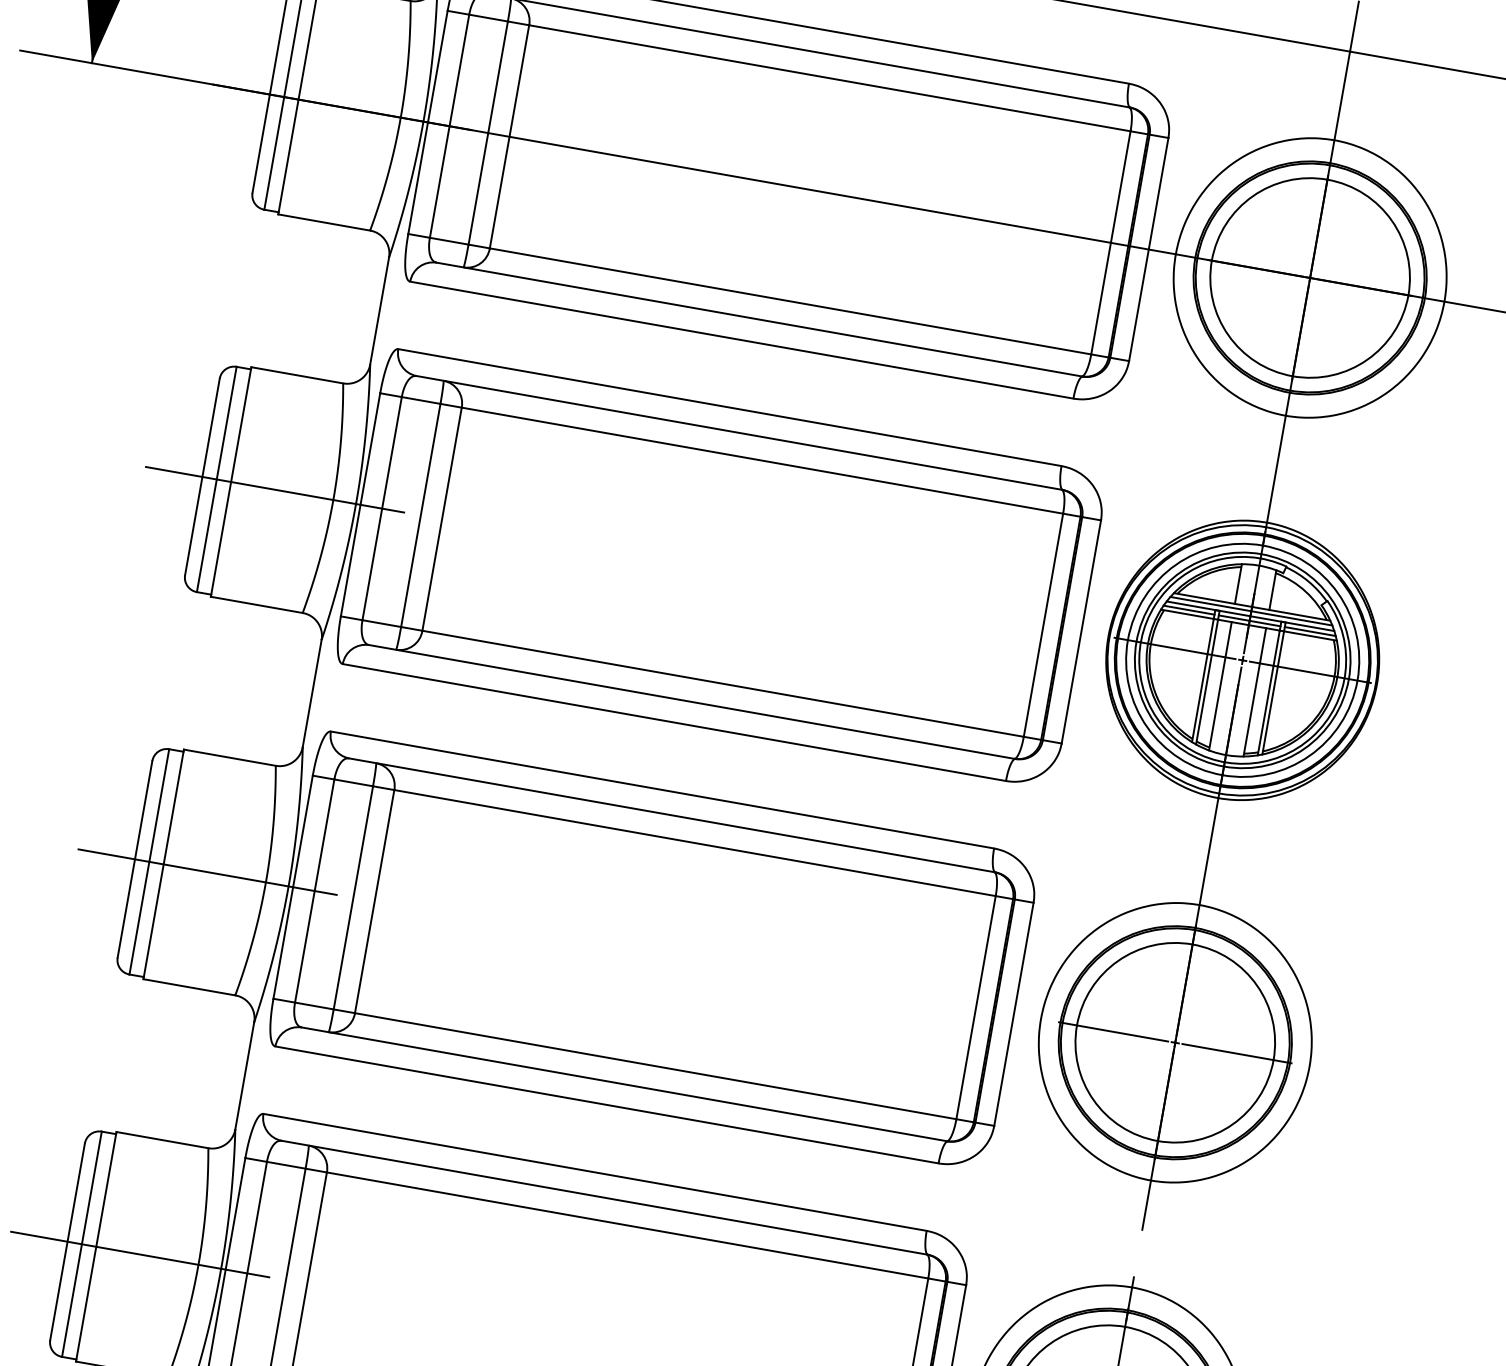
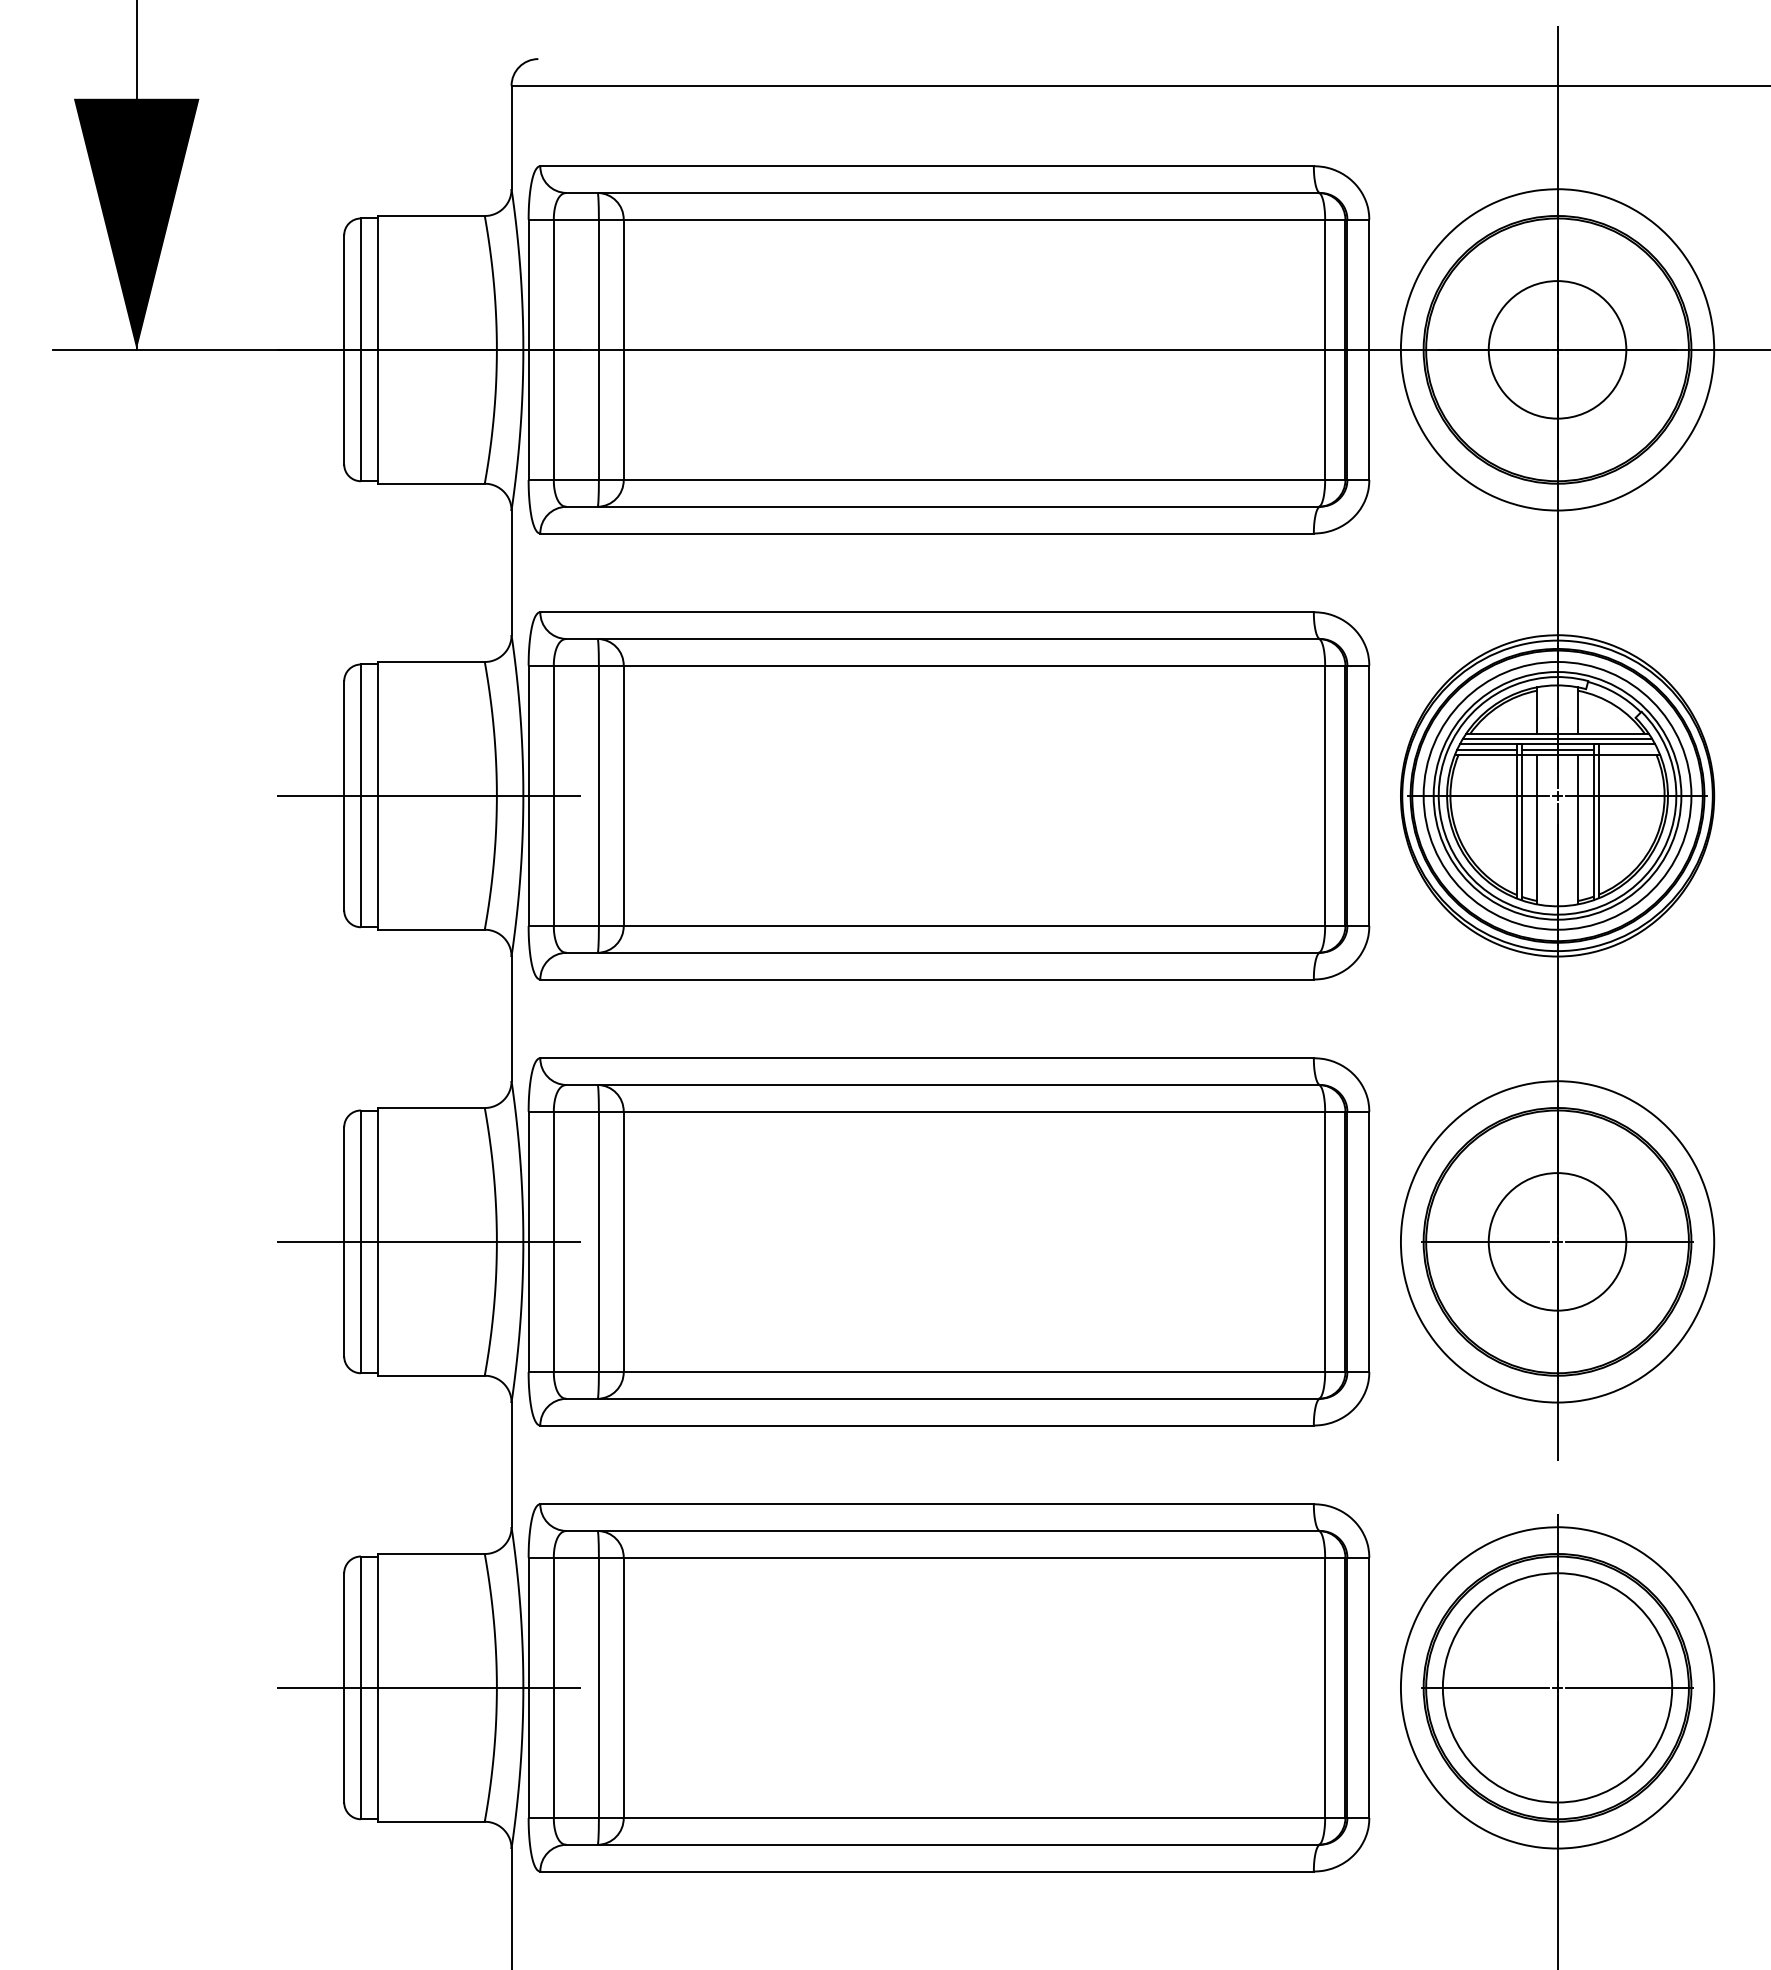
circle: (1310, 277) -> (1557, 349), size x0.6
line: (1309, 631) -> (1627, 749), removed
circle: (1175, 1042) -> (1557, 1241), size x0.6

